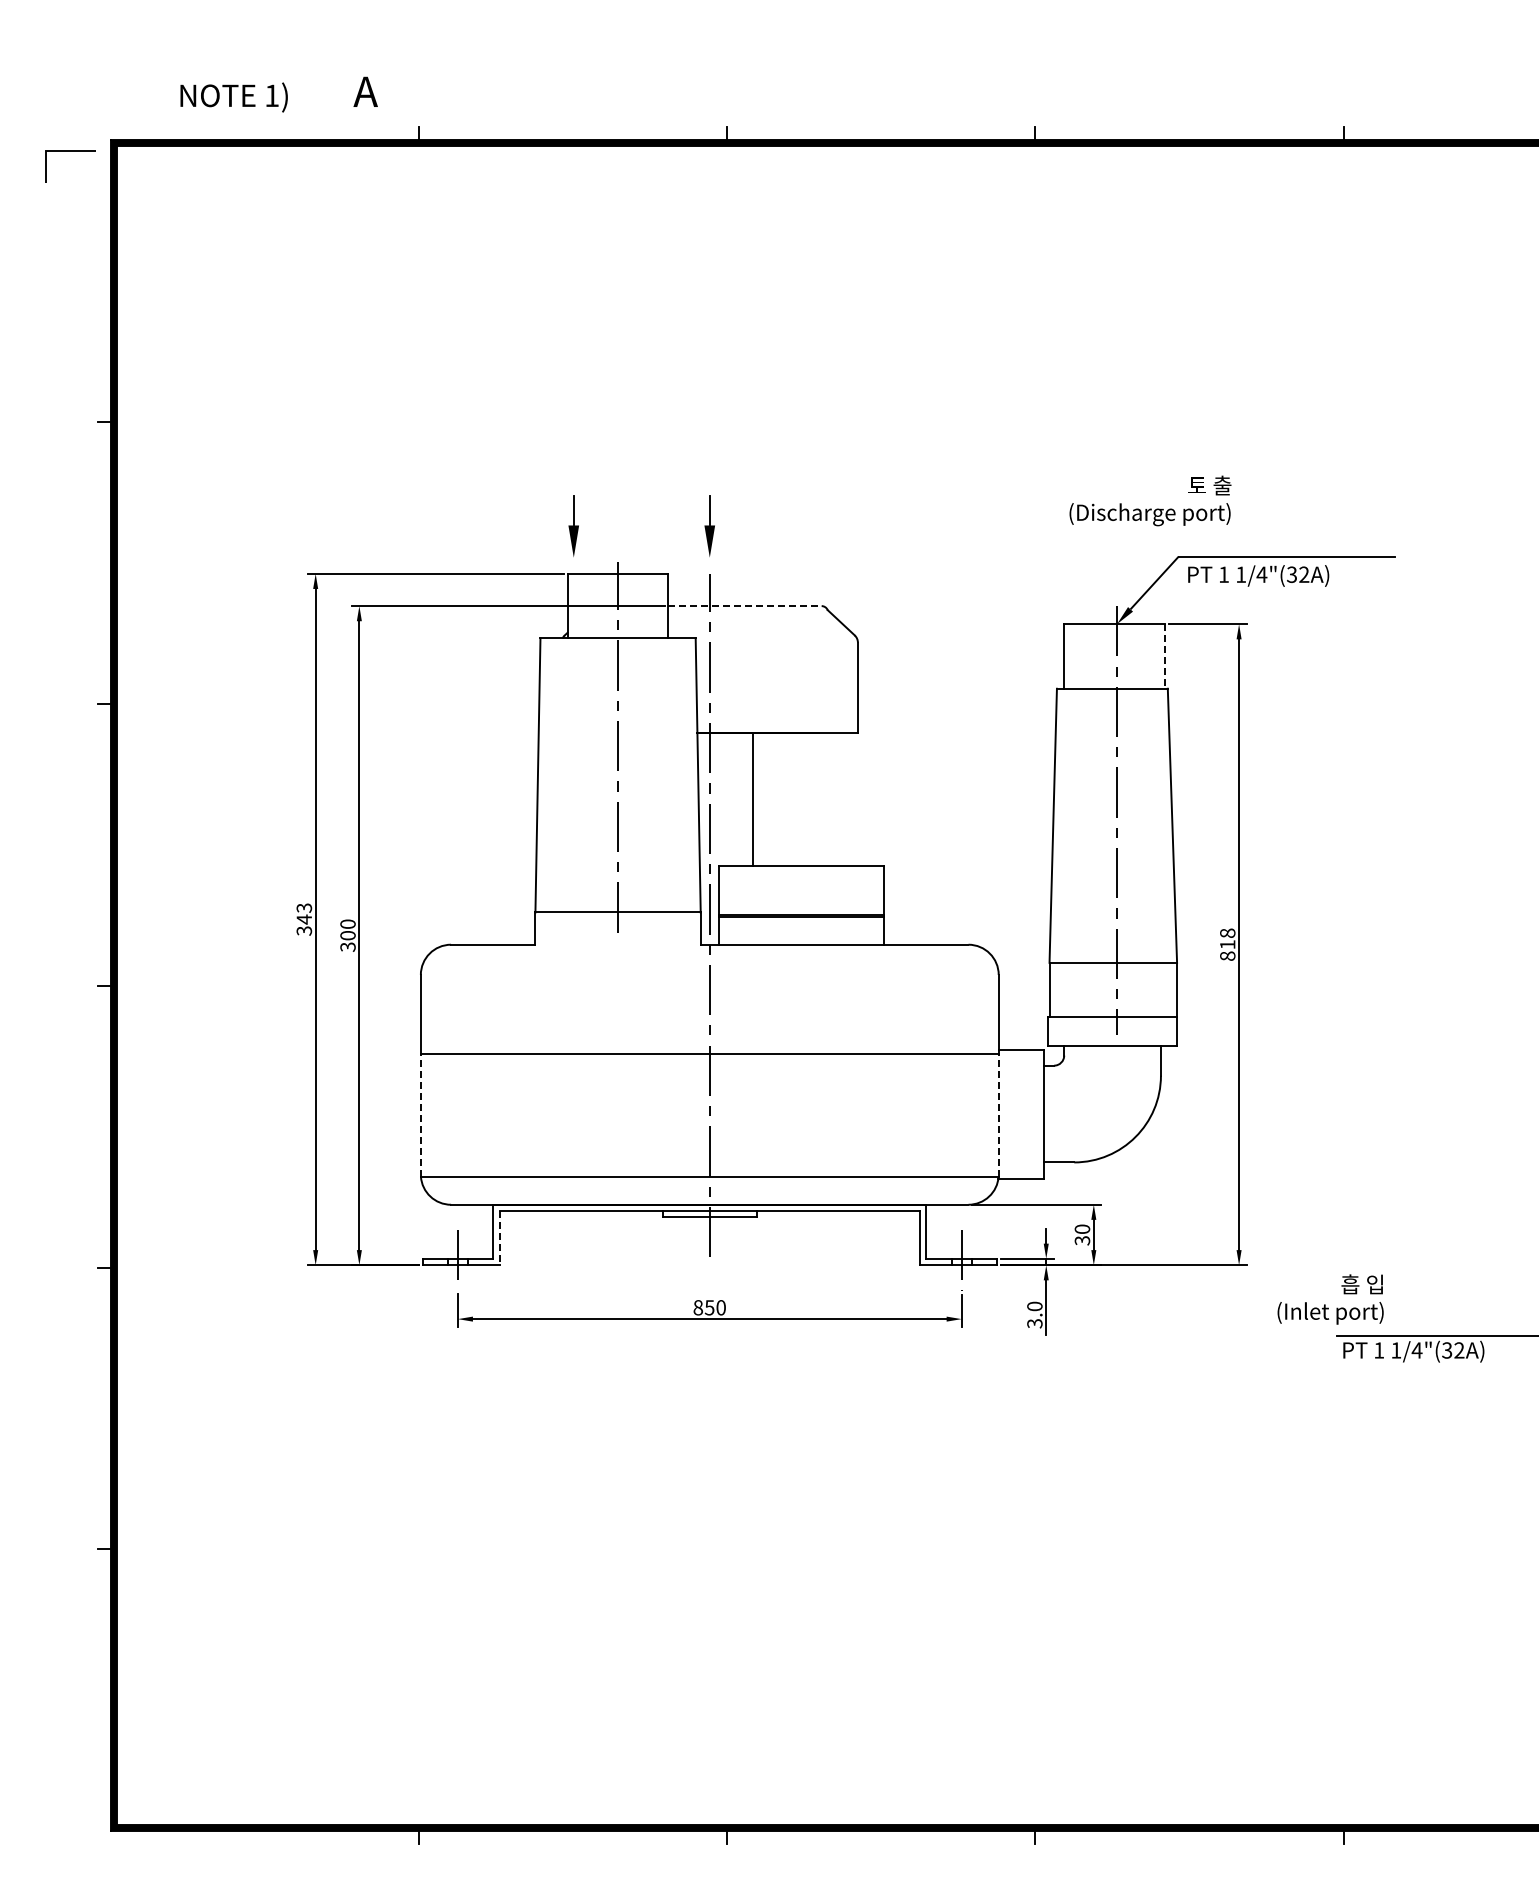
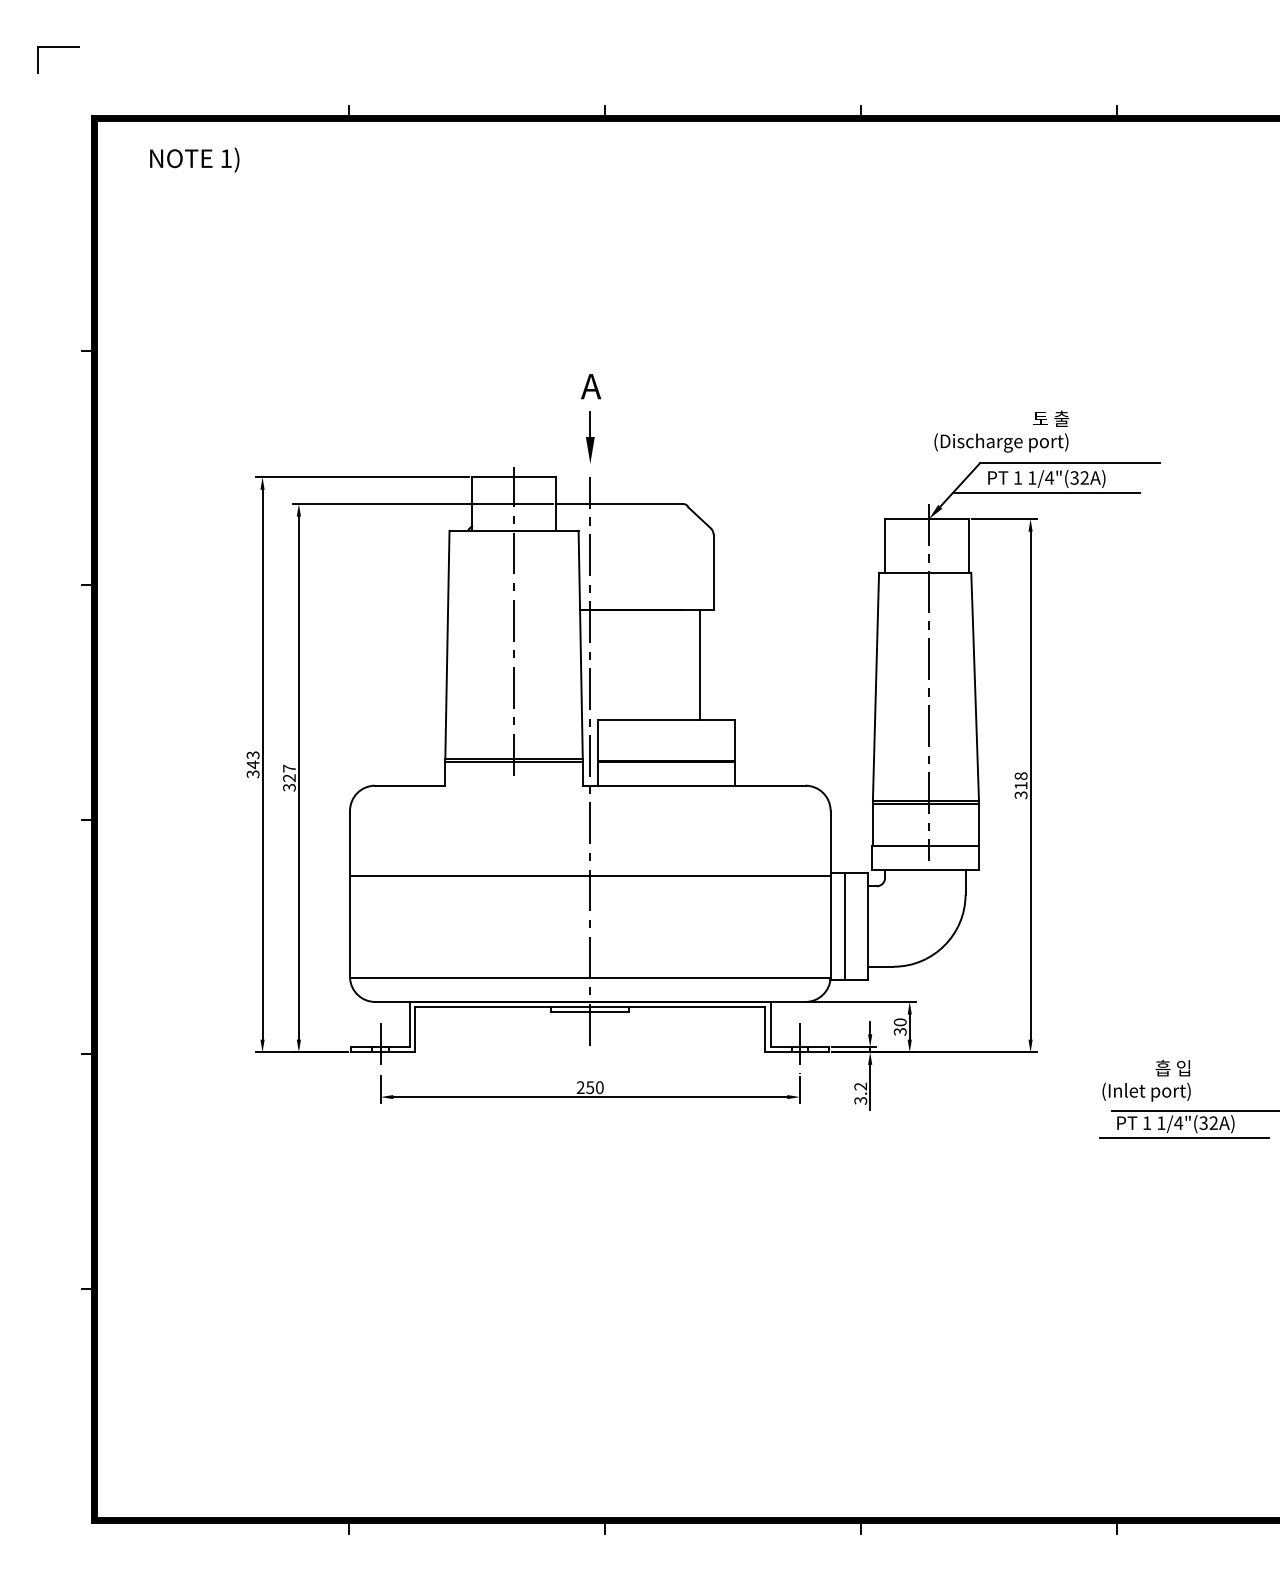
text: (365, 91) -> (590, 386), moved
text: (233, 97) -> (194, 160), moved
line: (70, 151) -> (58, 47), moved
text: (1150, 500) -> (1001, 431), moved
part: (573, 525) -> (476, 437), removed
line: (1258, 593) -> (1046, 493), added
line: (745, 606) -> (620, 504), dashed -> solid
line: (1164, 657) -> (968, 546), dashed -> solid
line: (752, 799) -> (699, 664), moved
line: (617, 916) -> (513, 762), added
text: (347, 929) -> (289, 773), 300 -> 327
text: (1227, 956) -> (1020, 795), 818 -> 318
line: (1113, 966) -> (926, 803), added
line: (1015, 1113) -> (844, 926), added
line: (420, 1114) -> (349, 926), dashed -> solid
line: (998, 1114) -> (830, 926), dashed -> solid
line: (499, 1238) -> (415, 1030), dashed -> solid
text: (1330, 1299) -> (1146, 1080), moved
text: (1034, 1306) -> (860, 1086), 3.0 -> 3.2
text: (698, 1307) -> (580, 1087), 850 -> 250
line: (1423, 1368) -> (1183, 1138), added

